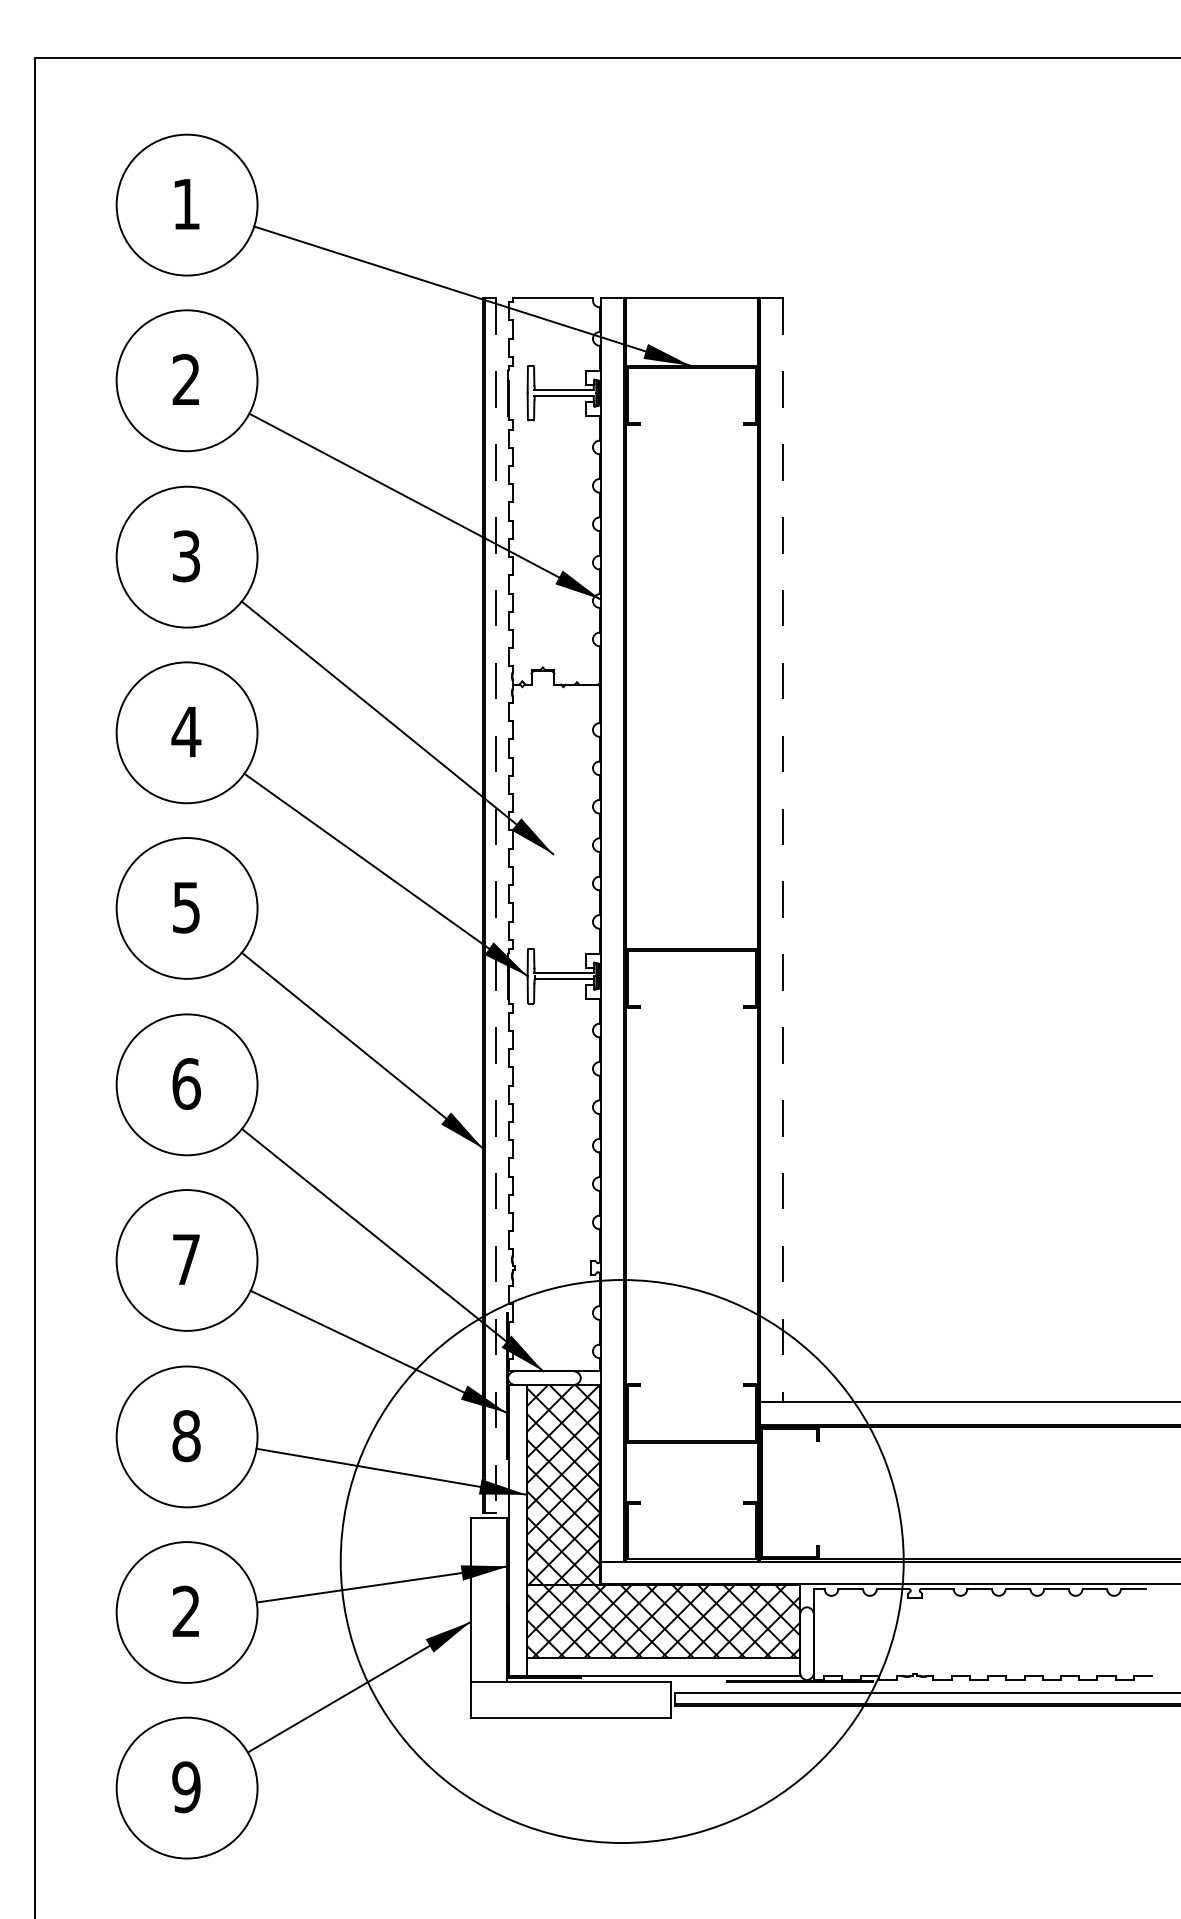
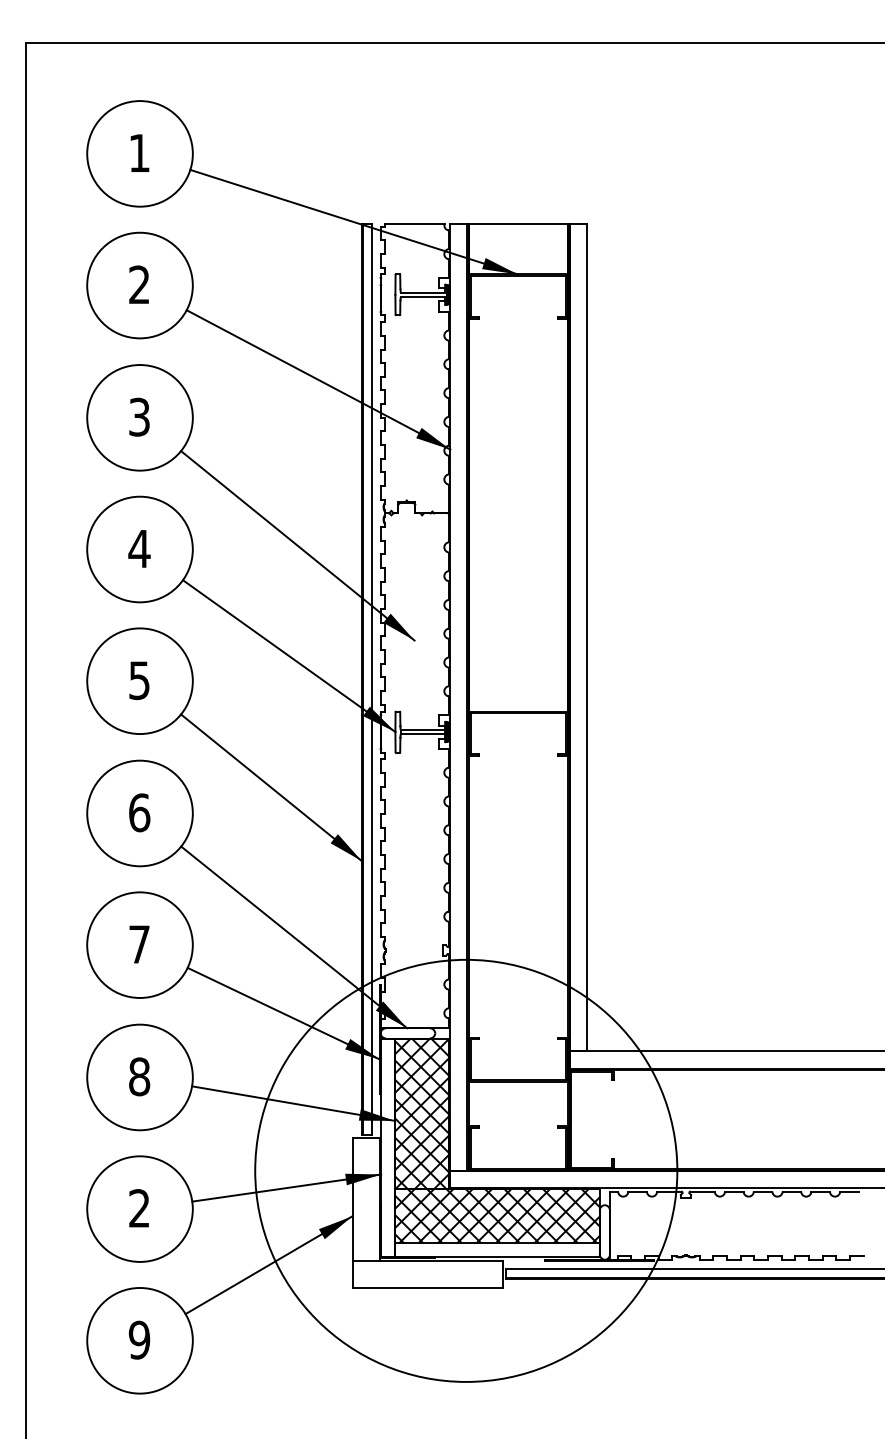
line: (782, 850) -> (586, 637), dashed -> solid
line: (496, 906) -> (372, 679), dashed -> solid

